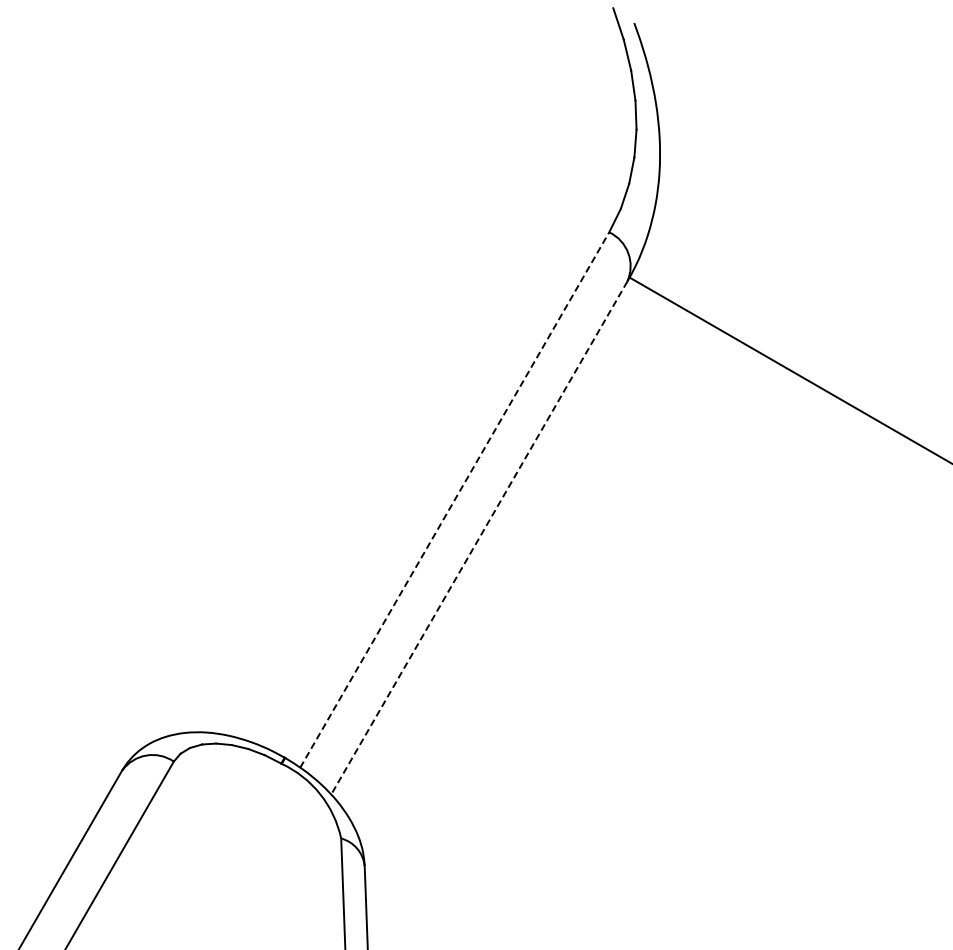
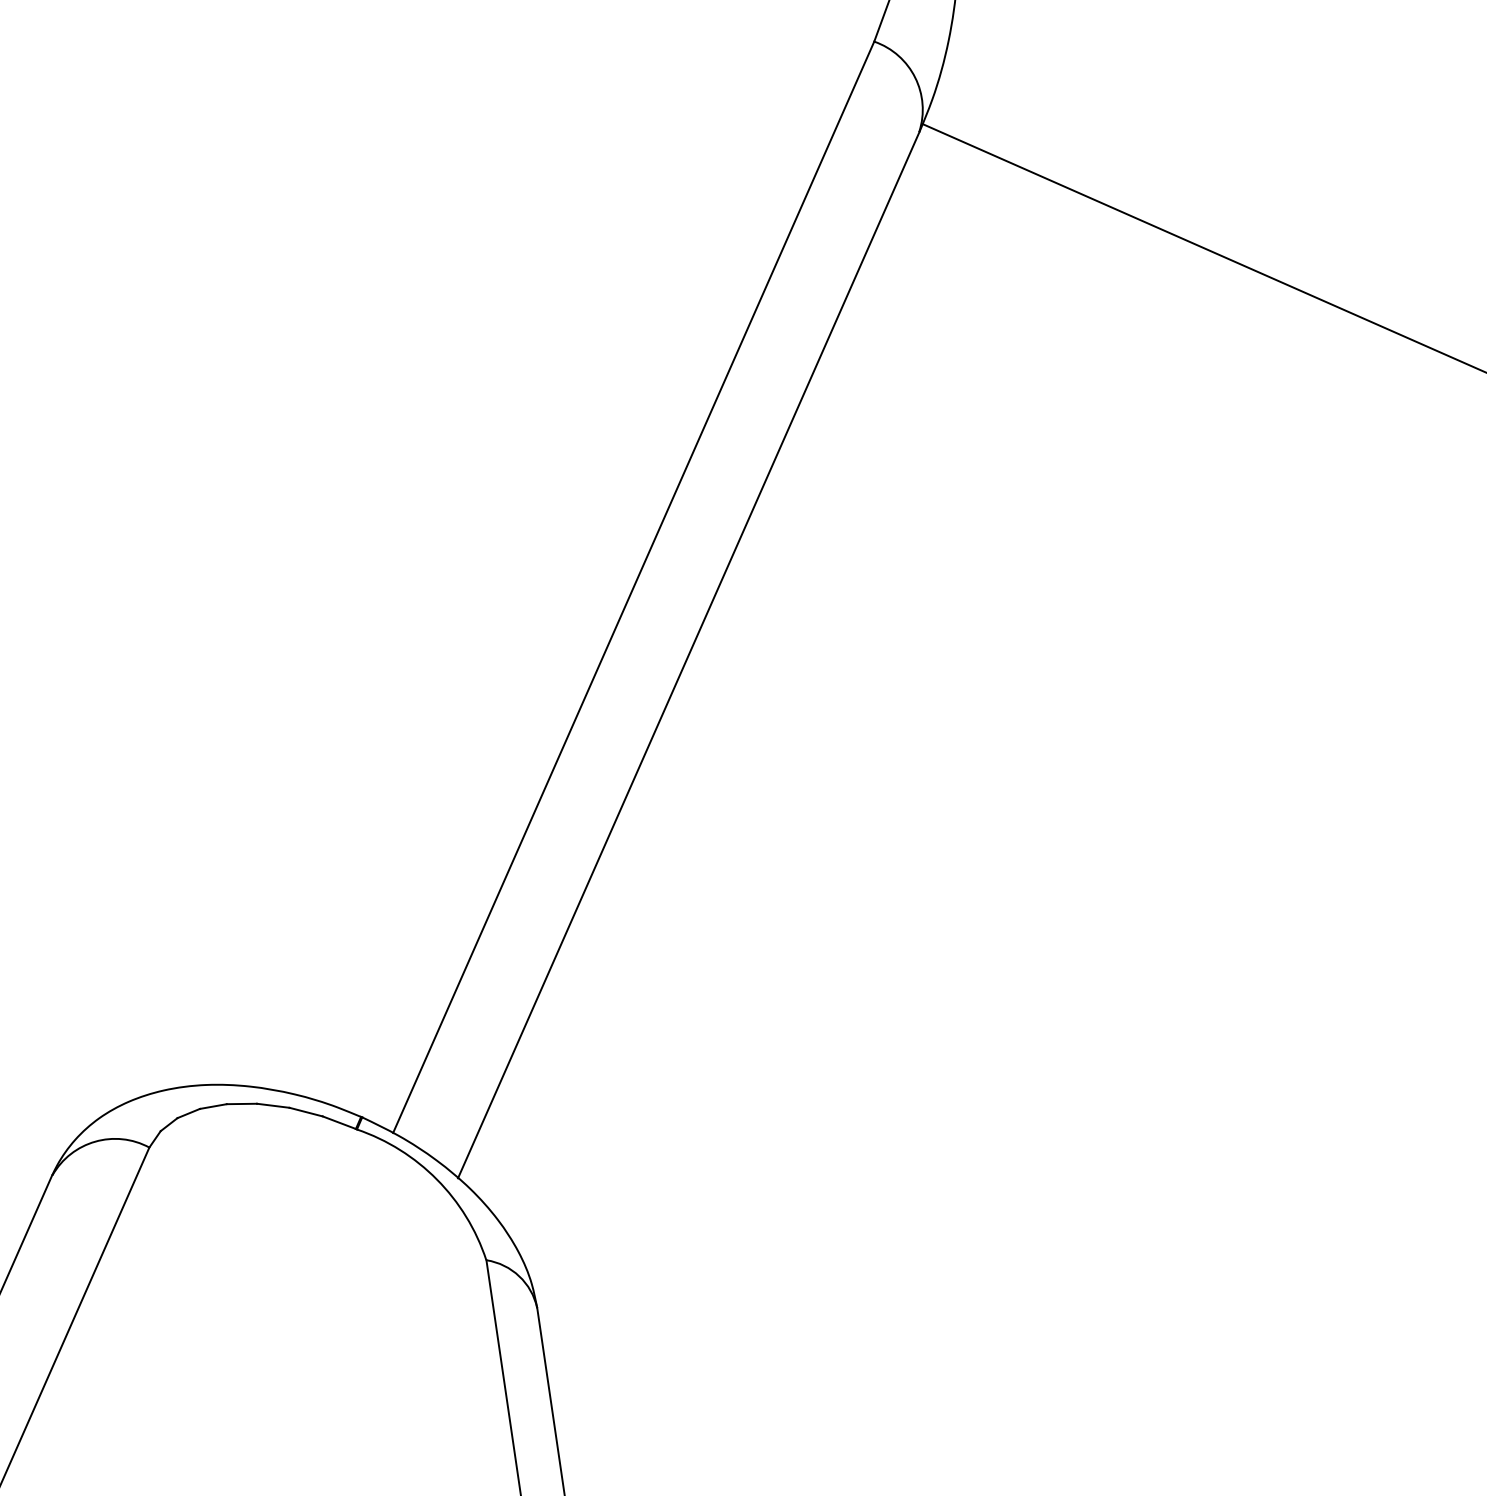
line: (455, 499) -> (635, 586), dashed -> solid
line: (479, 538) -> (689, 655), dashed -> solid

